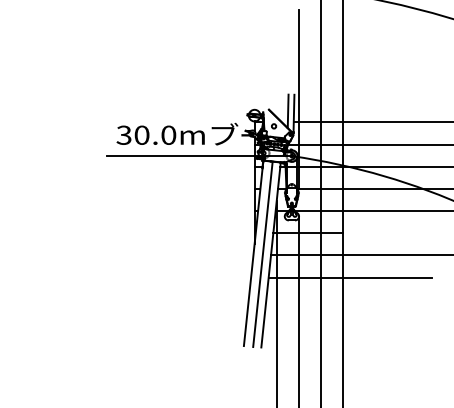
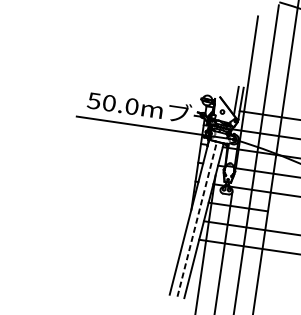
text: (124, 134) -> (94, 100), 30.0m -> 50.0m
line: (262, 253) -> (196, 218), solid -> dashed

